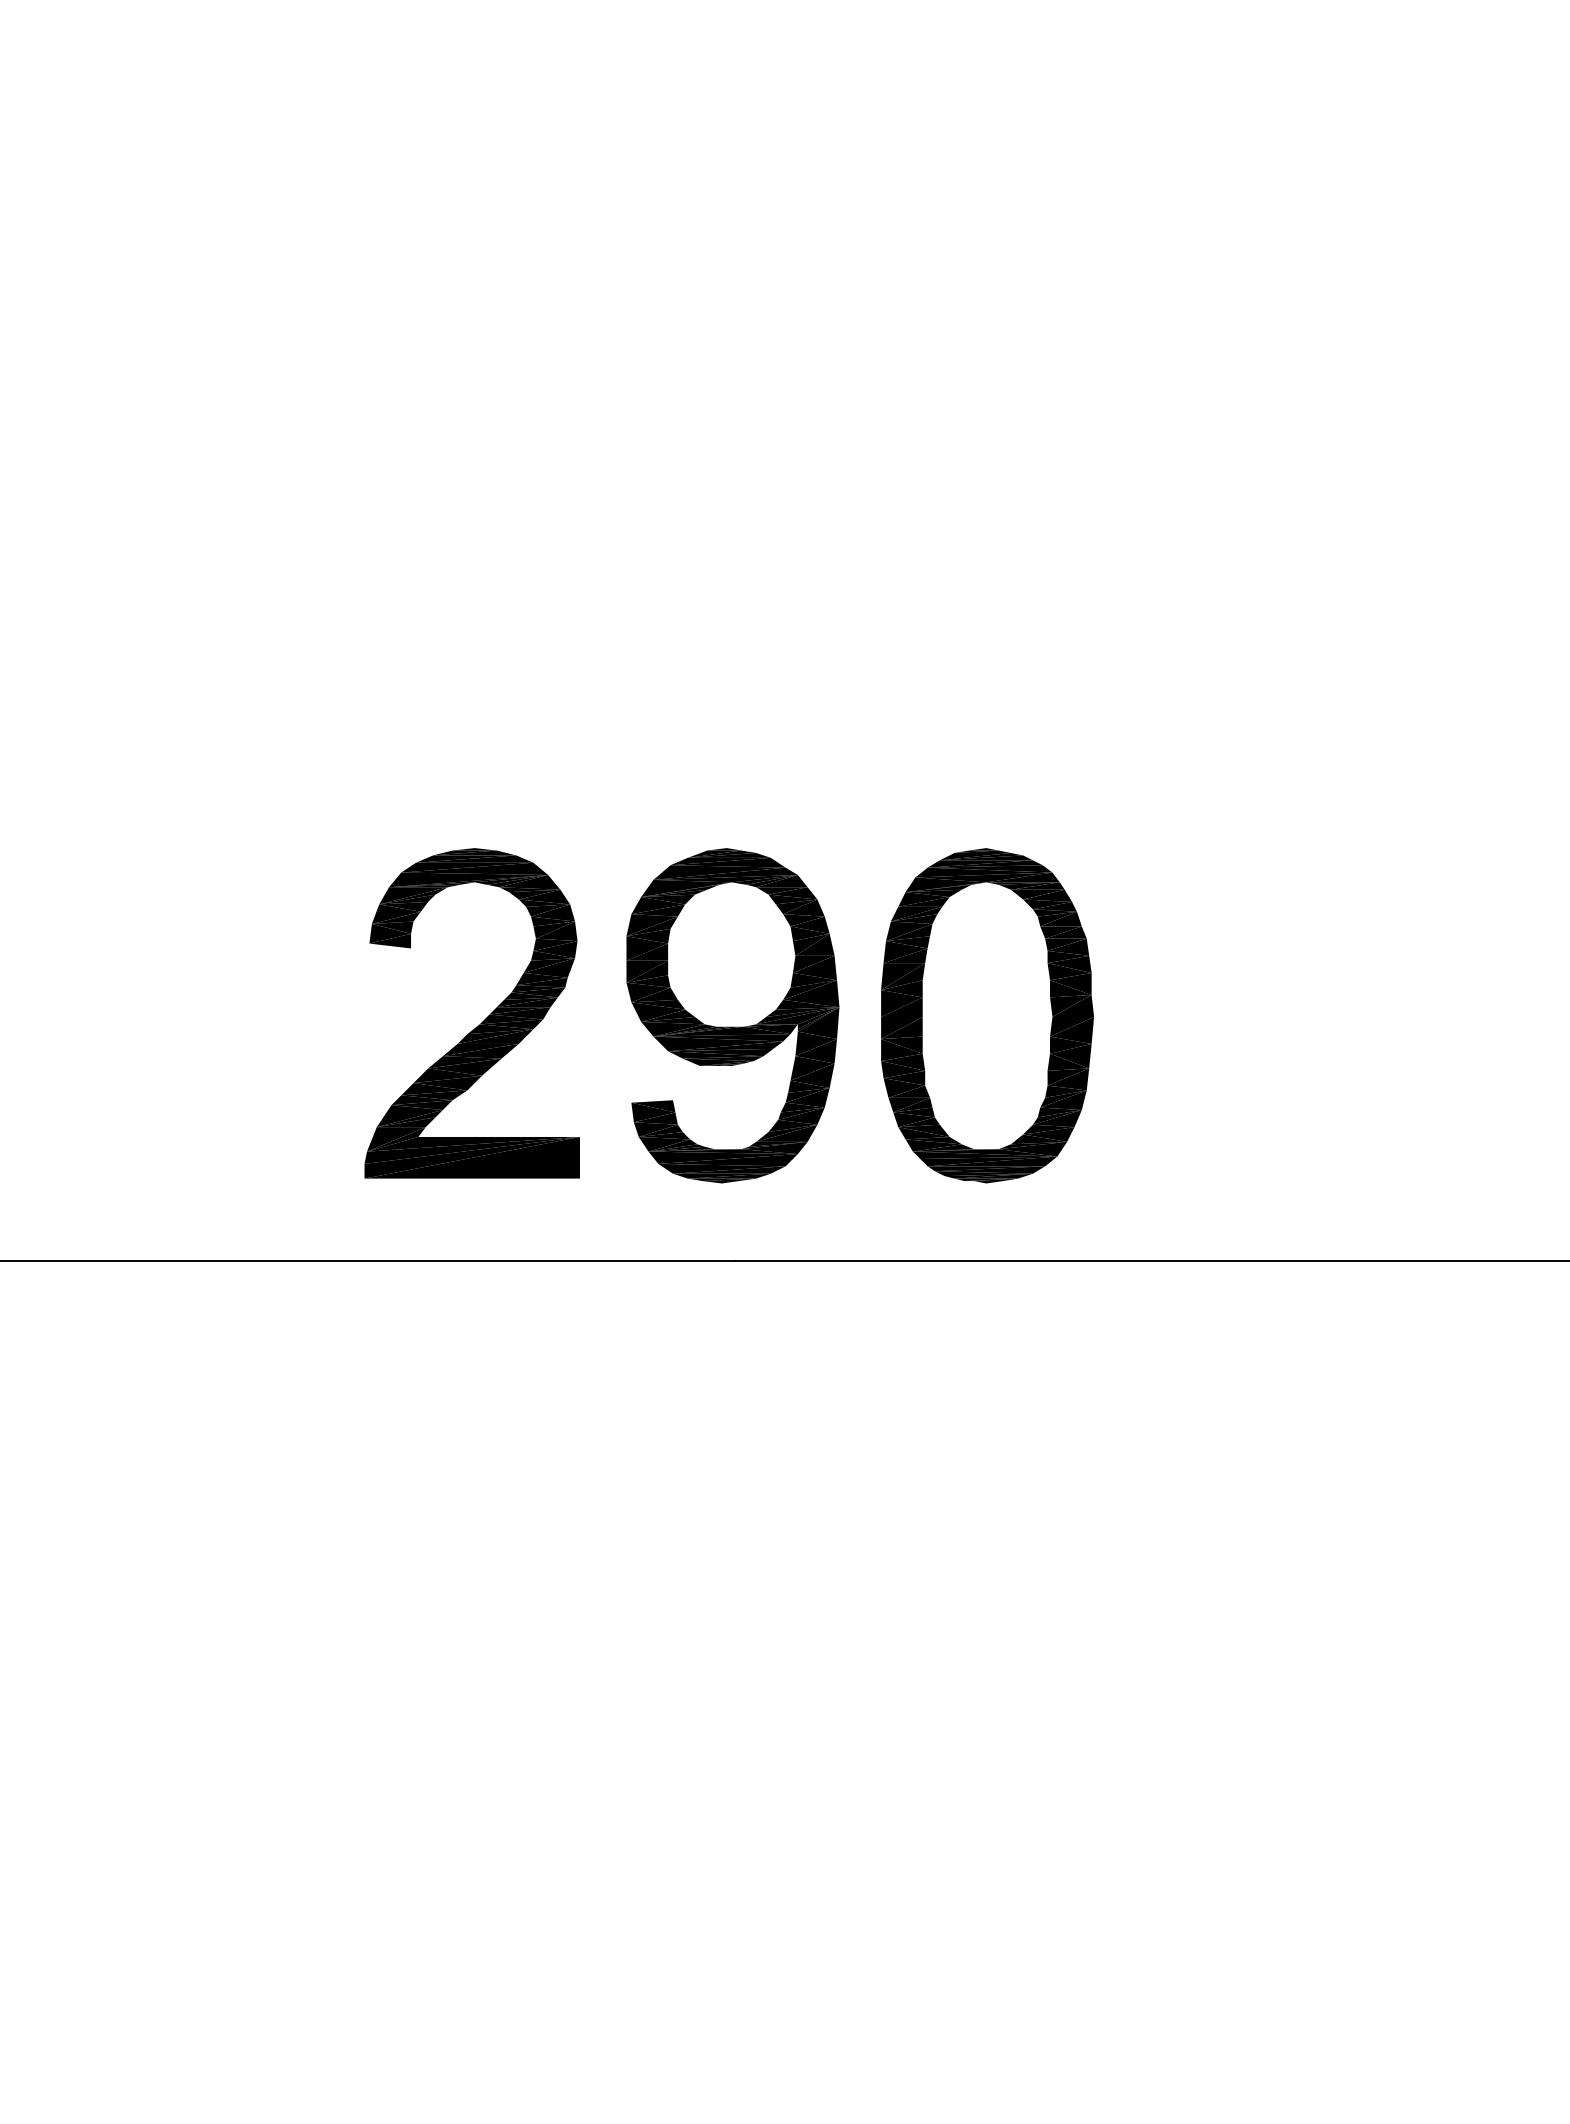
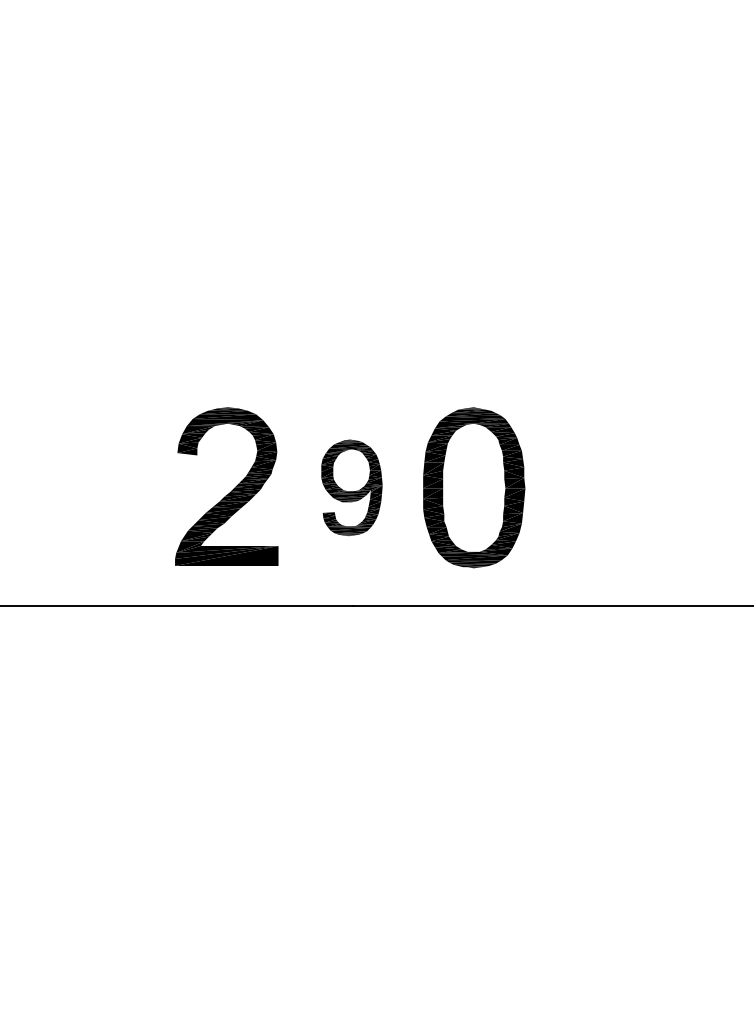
part: (731, 1015) -> (351, 487), size x0.6

